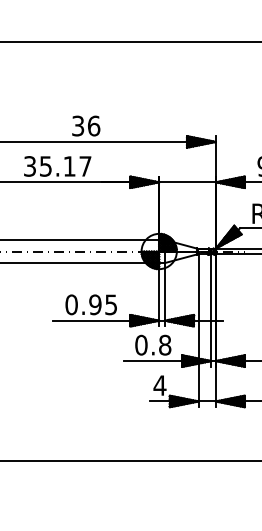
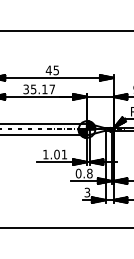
text: (85, 126) -> (52, 70), 36 -> 45
text: (92, 304) -> (55, 154), 0.95 -> 1.01
text: (160, 385) -> (87, 192), 4 -> 3

